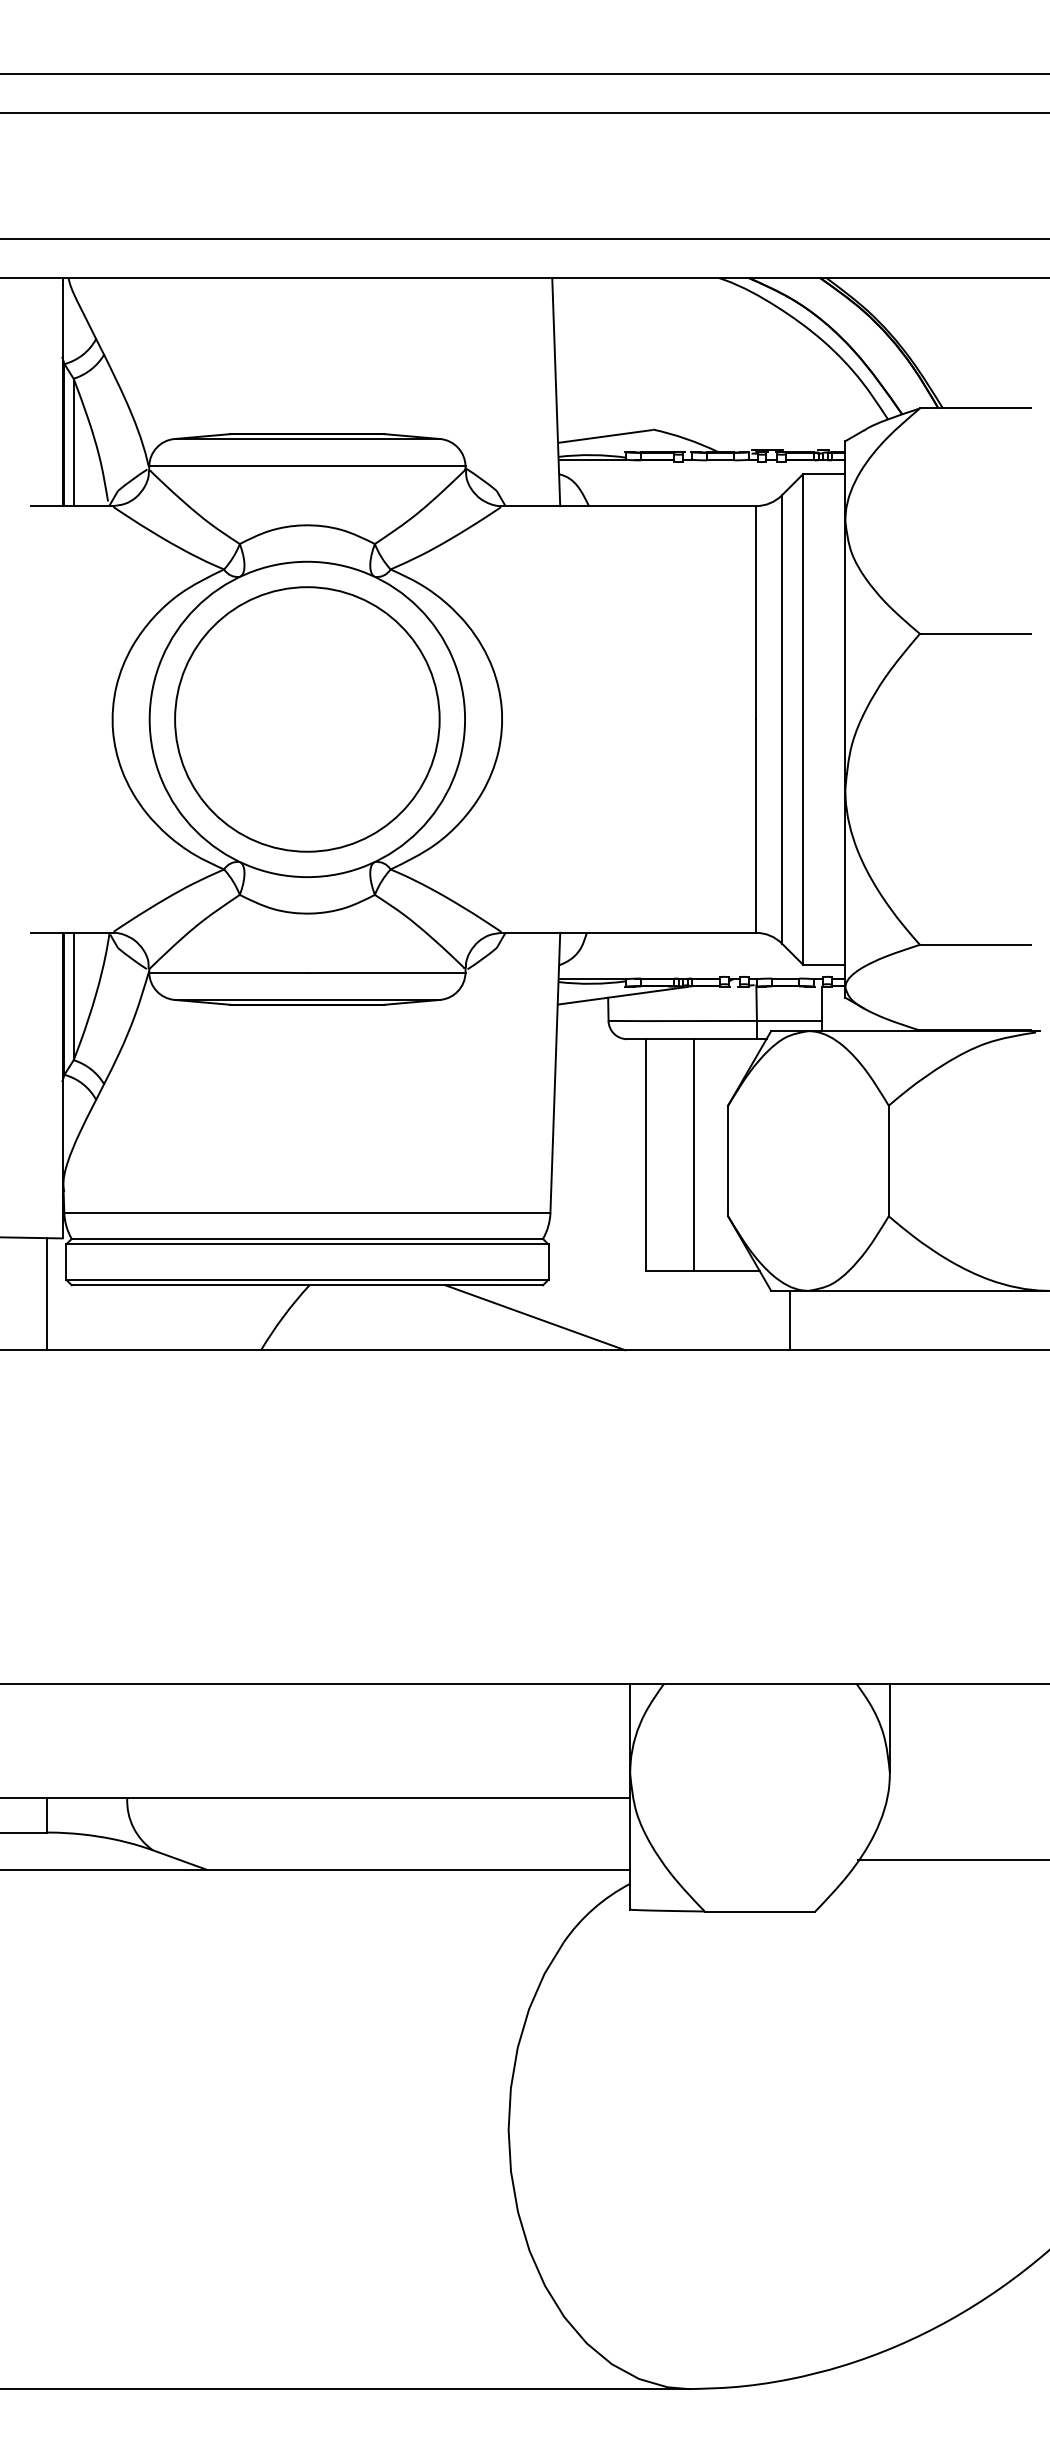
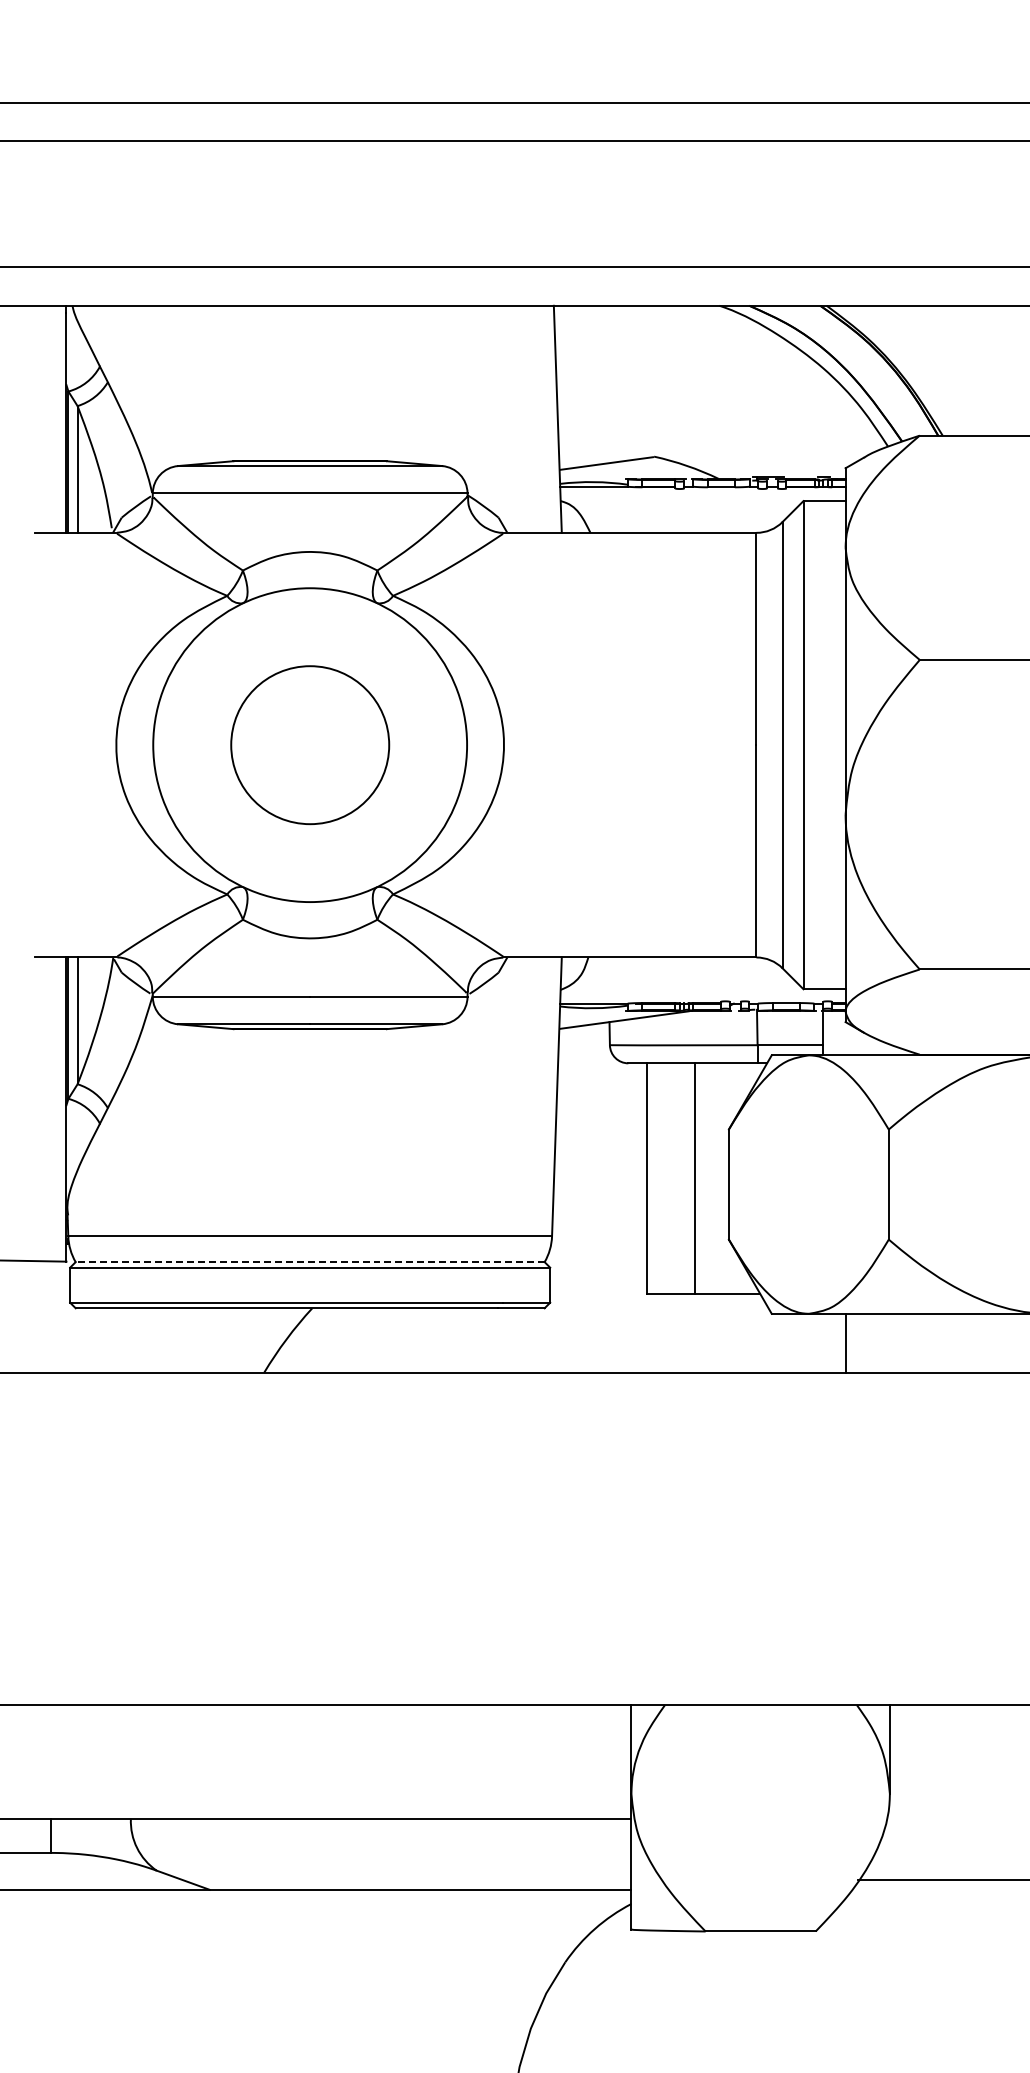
circle: (307, 719) -> (310, 745), size x0.6
line: (307, 1238) -> (310, 1261), solid -> dashed
line: (47, 1294) -> (51, 1317), removed
line: (535, 1317) -> (537, 1340), removed
line: (789, 1320) -> (845, 1343), moved

